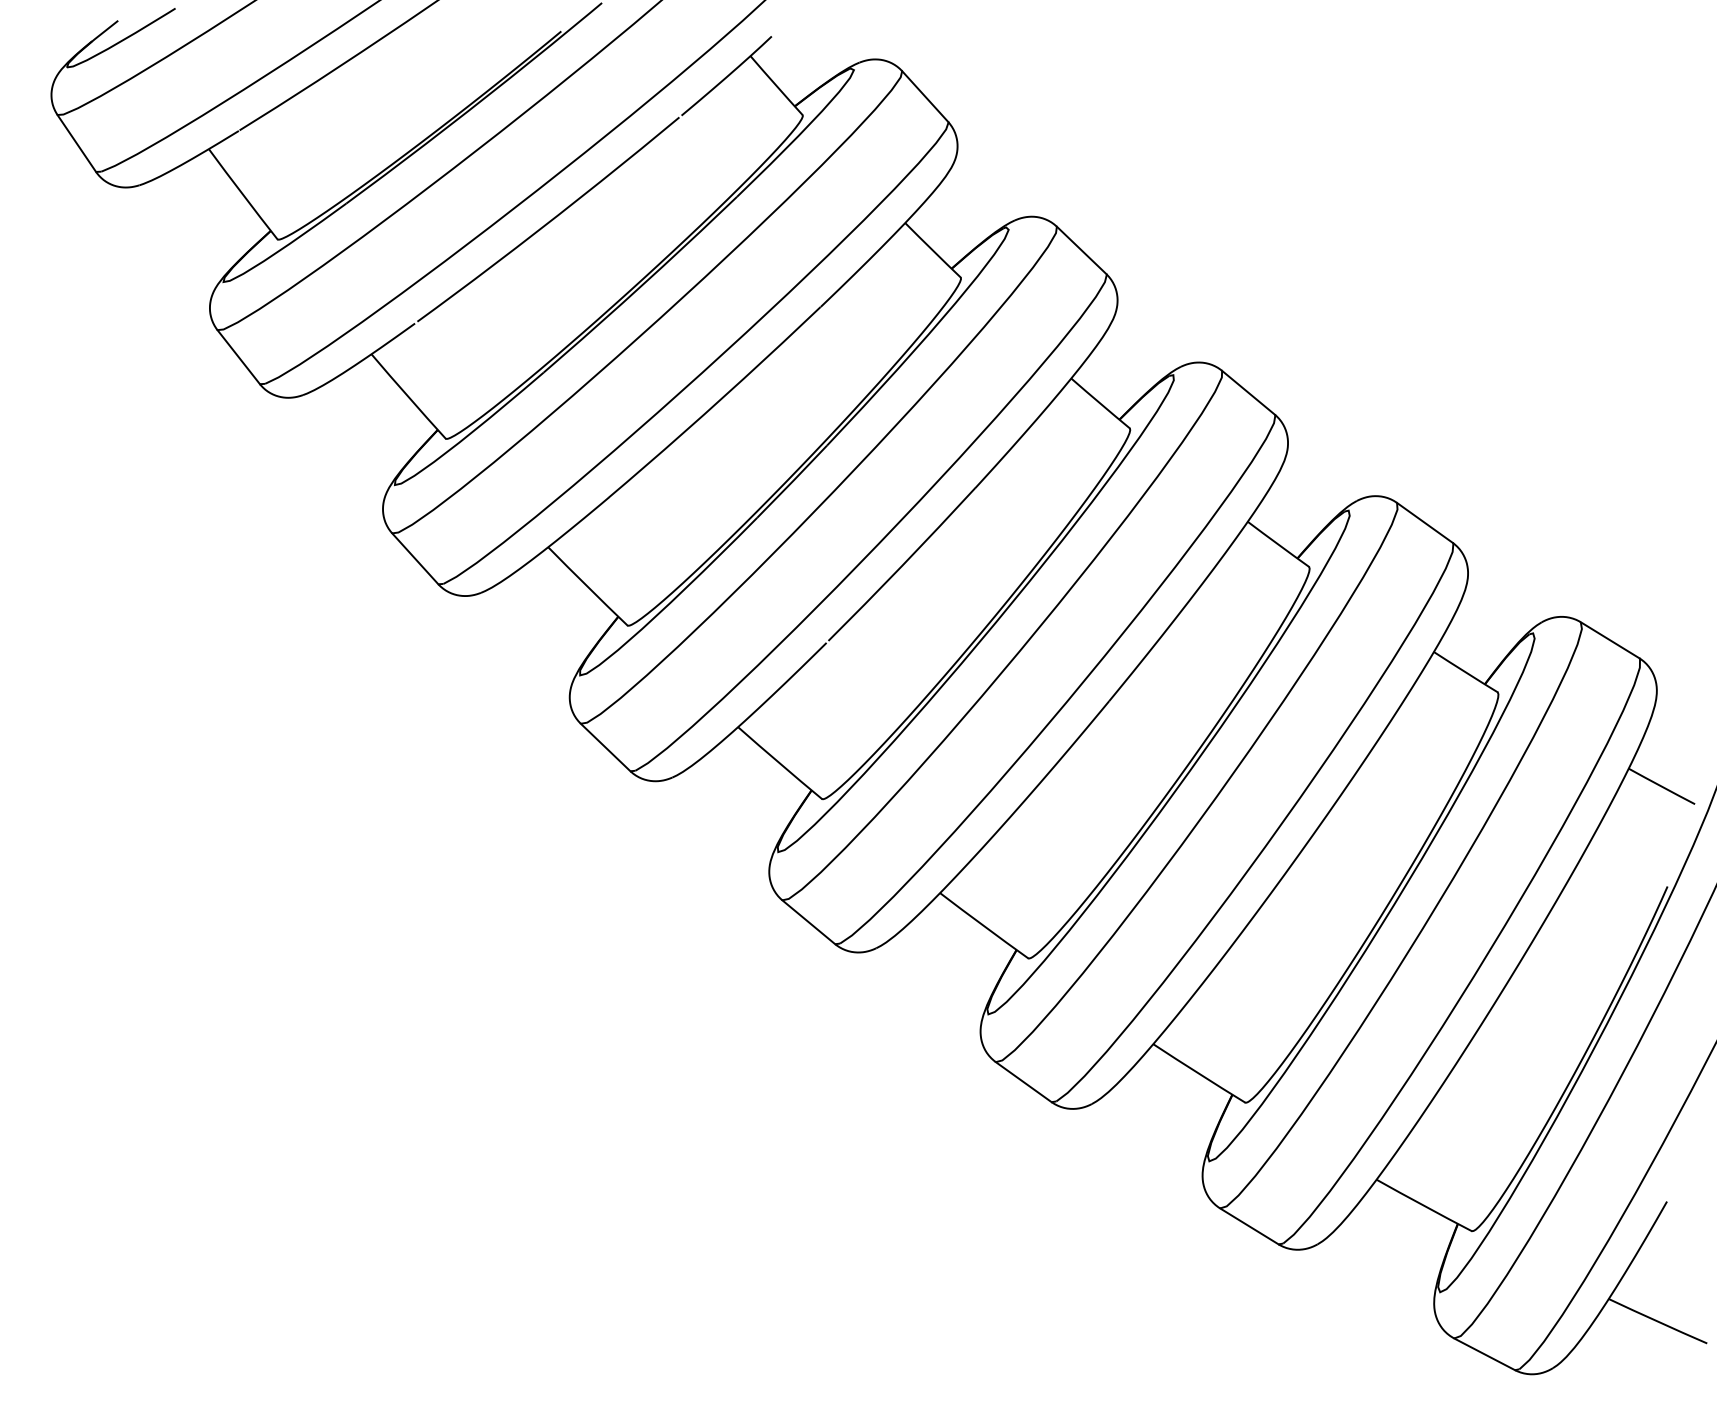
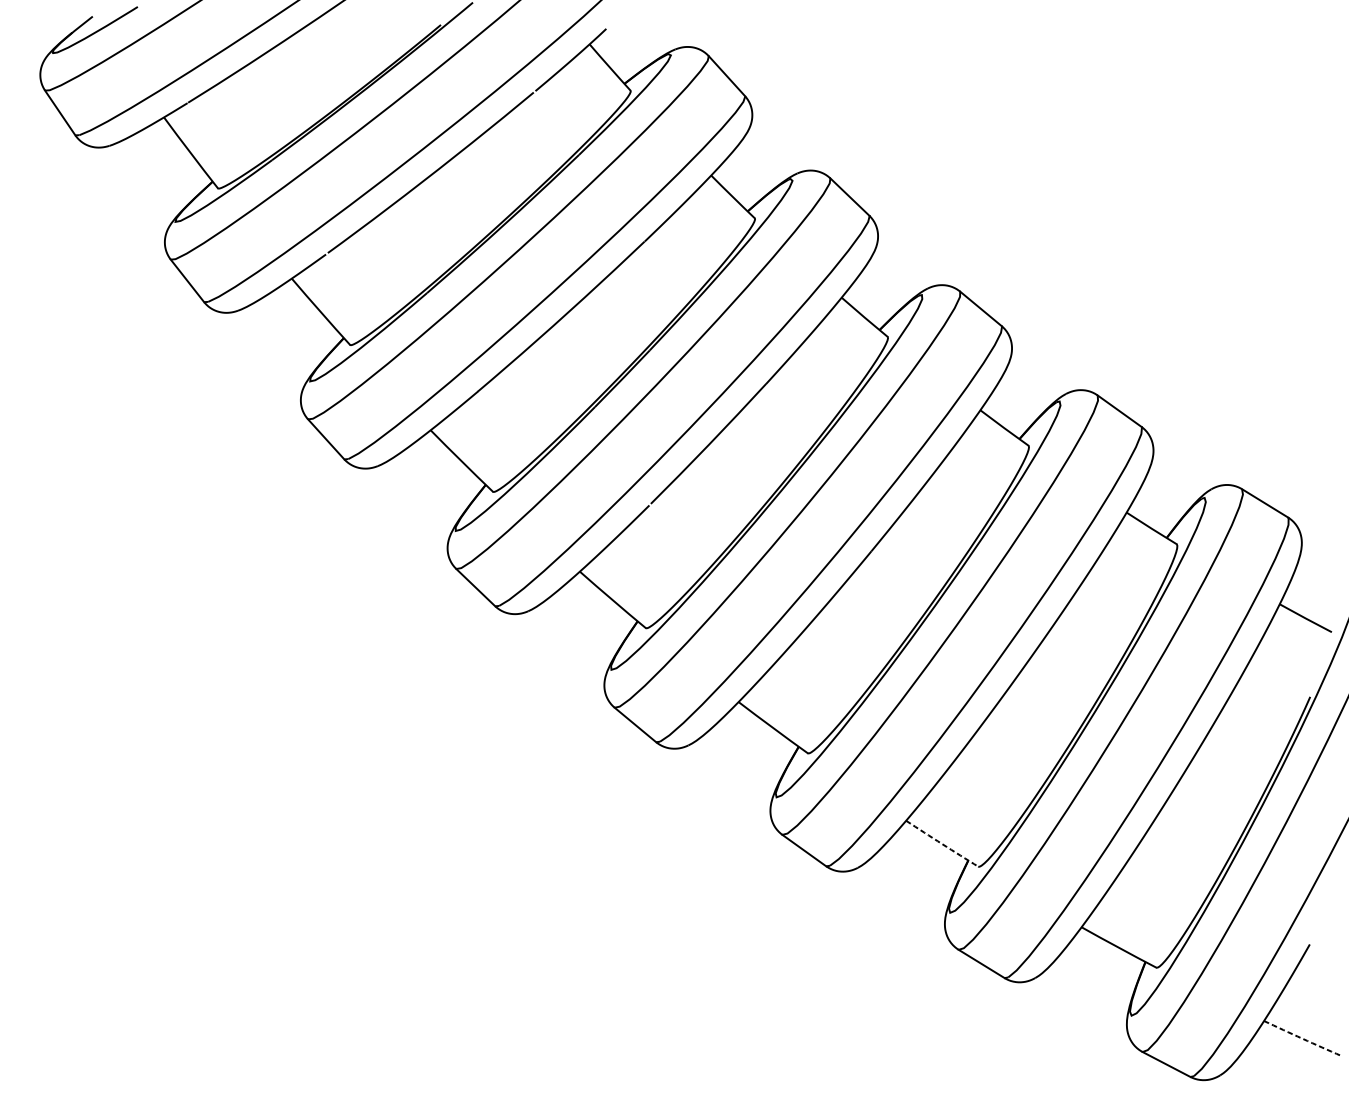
arc: (1199, 1073) -> (942, 843), solid -> dashed
arc: (1657, 1321) -> (1302, 1038), solid -> dashed

